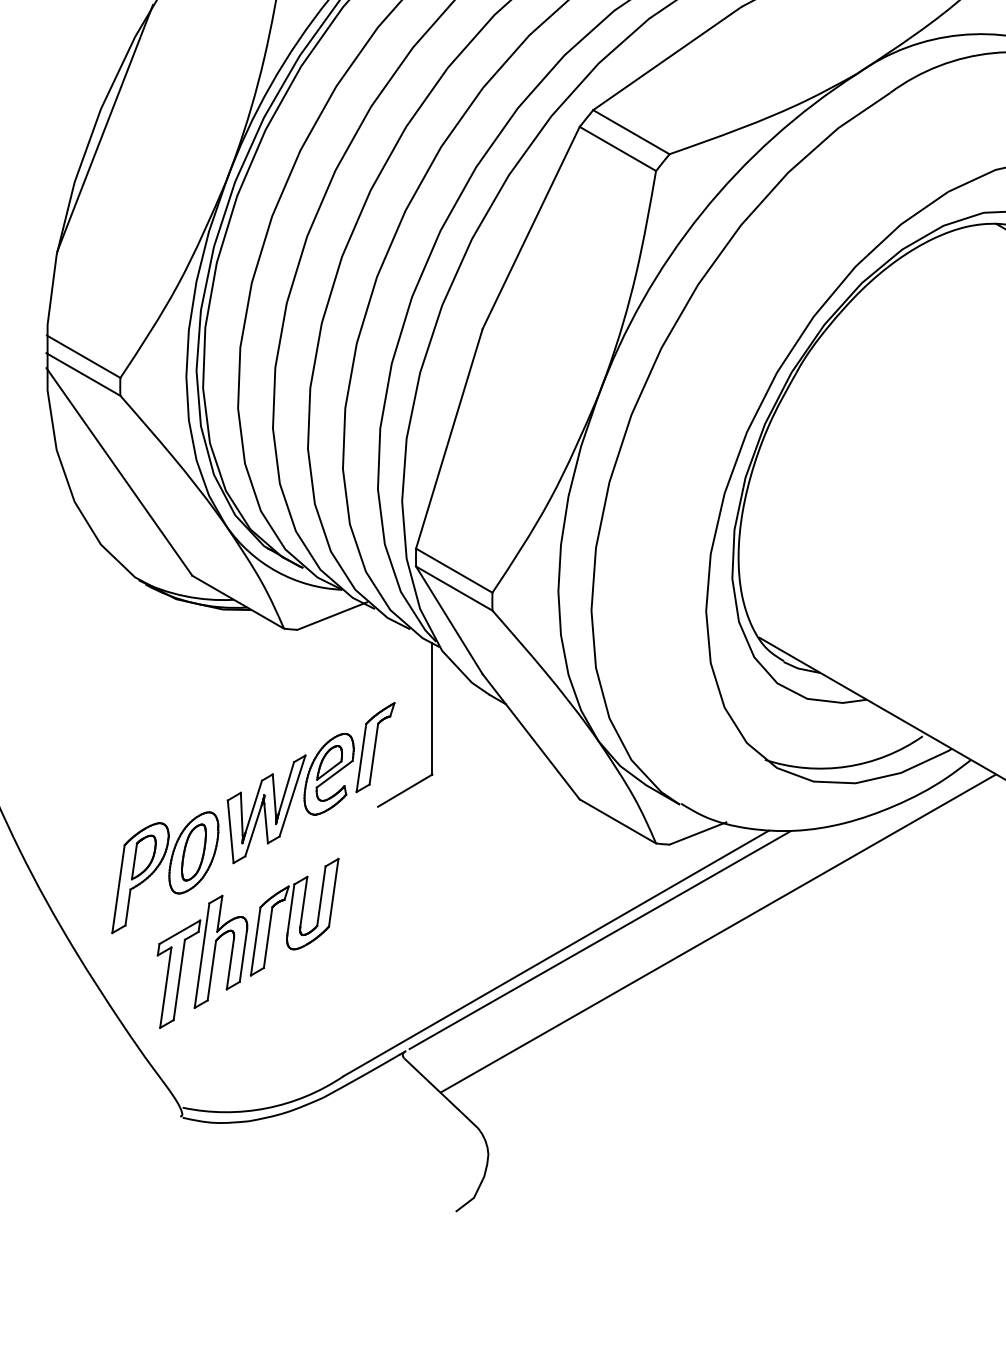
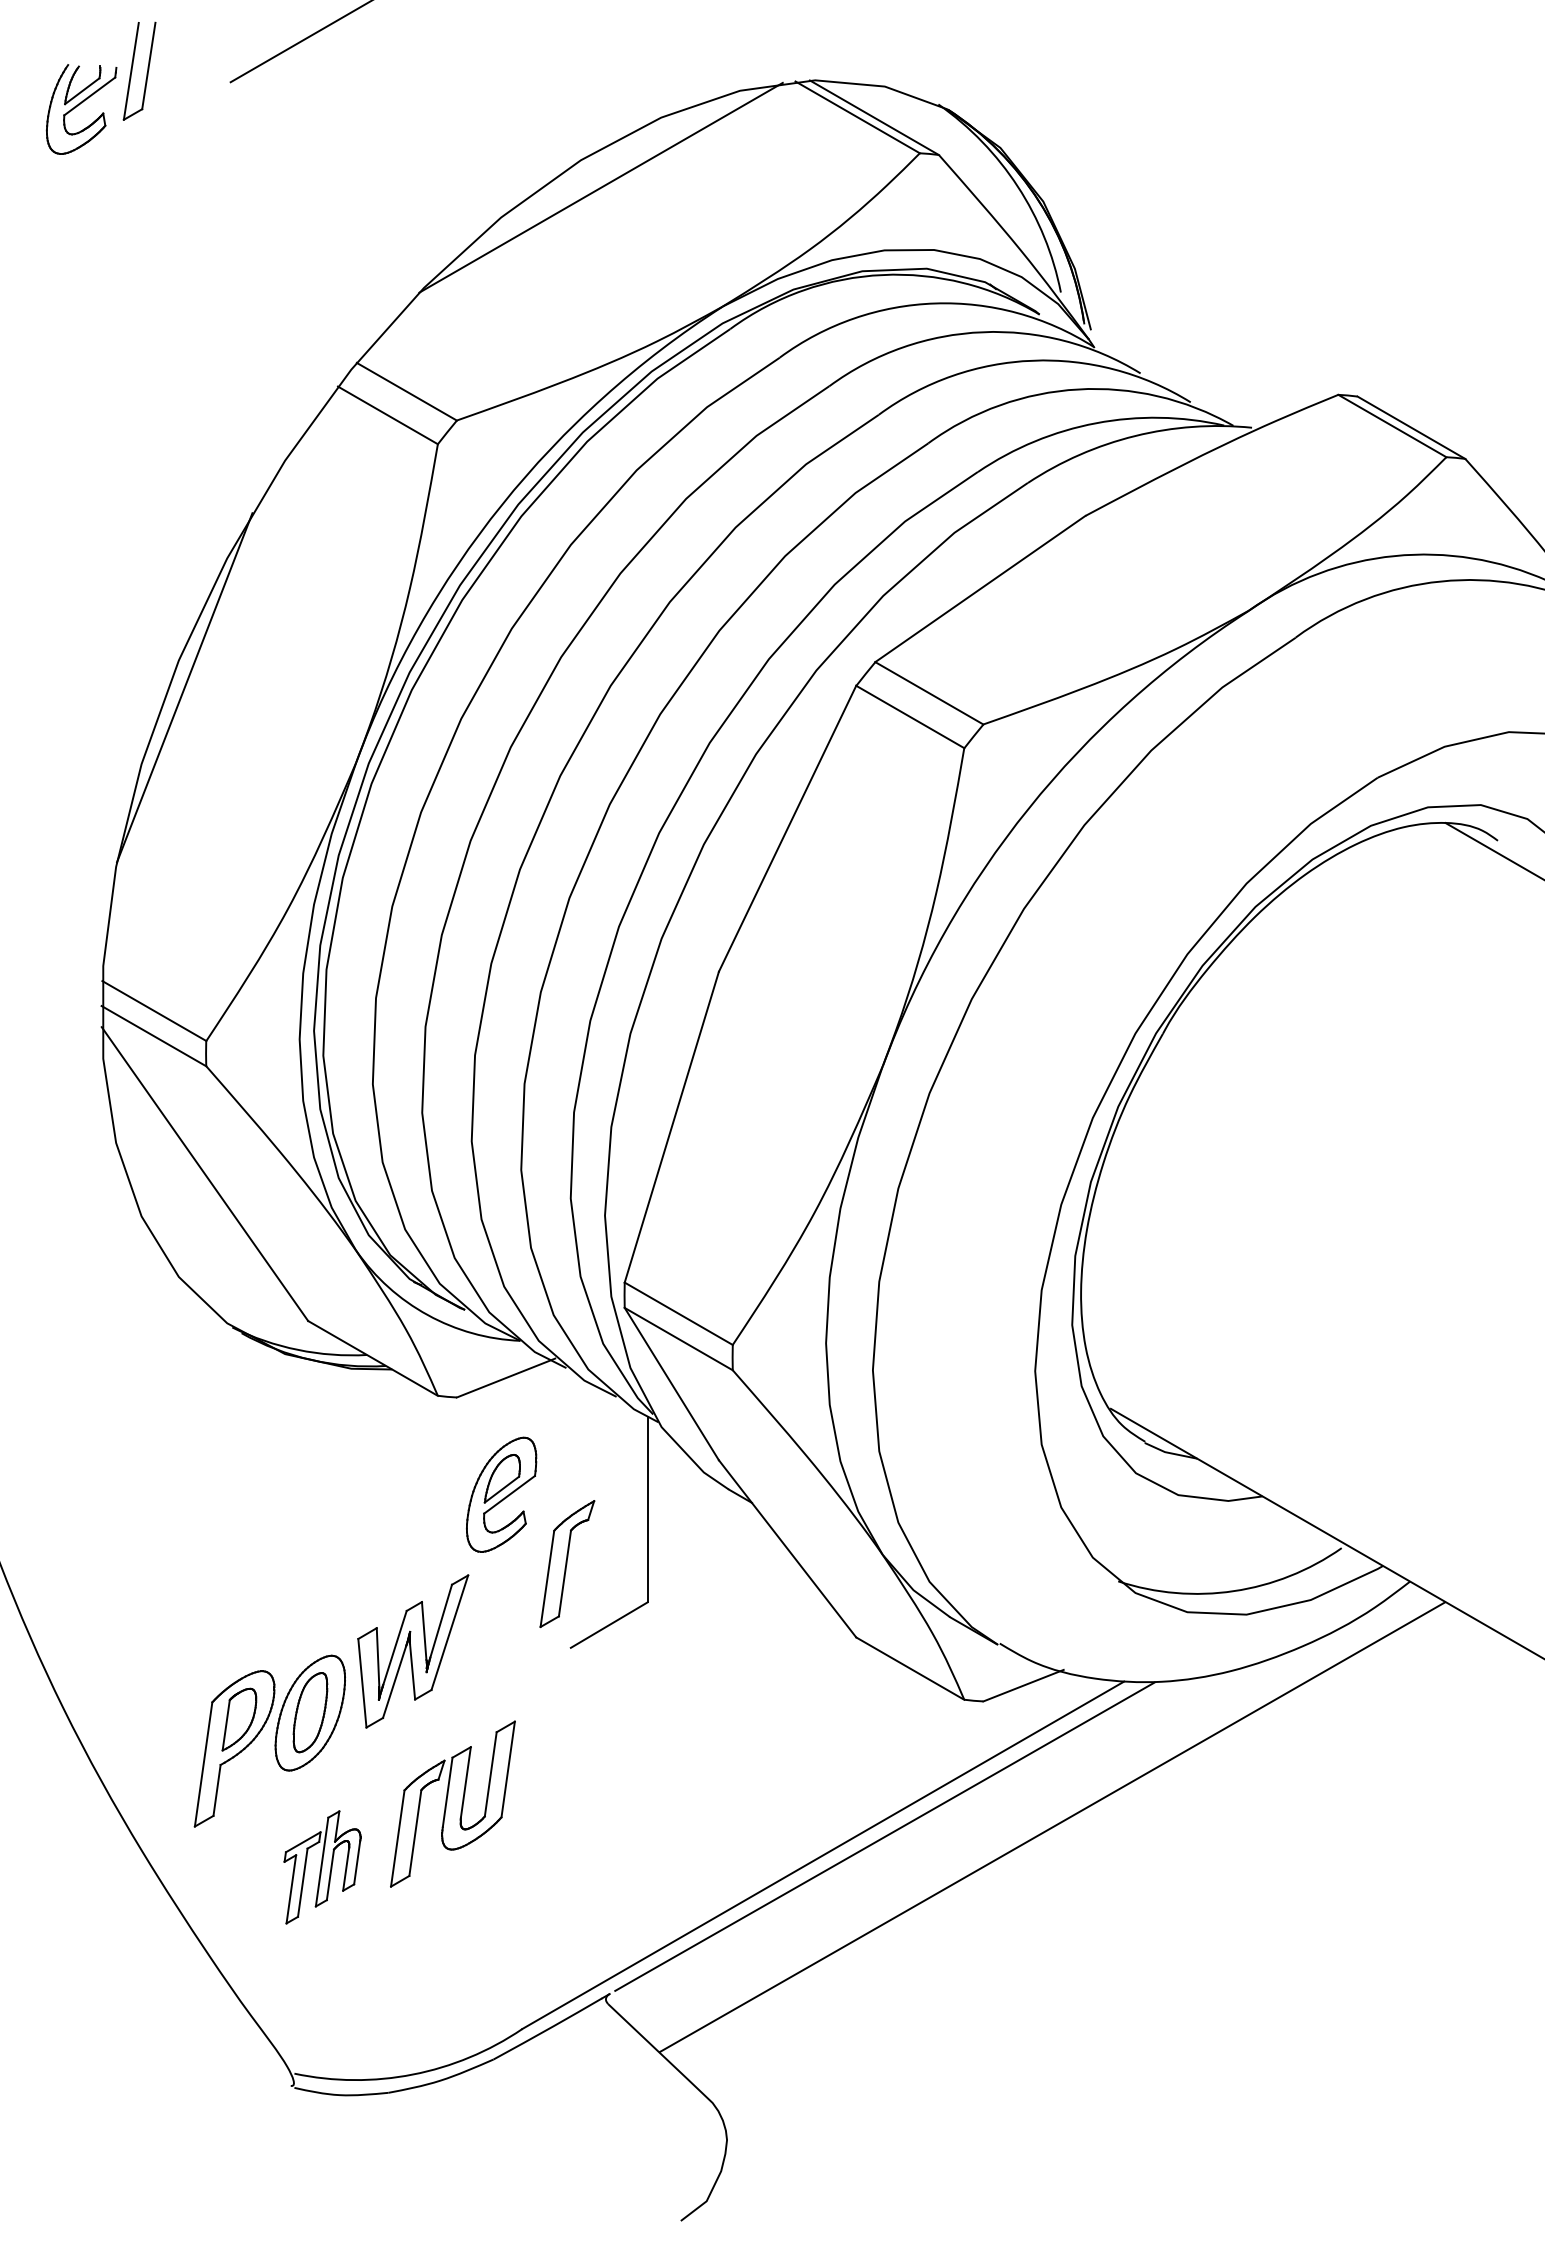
part: (329, 774) -> (501, 1494), moved
part: (202, 961) -> (322, 1867), size x0.6

